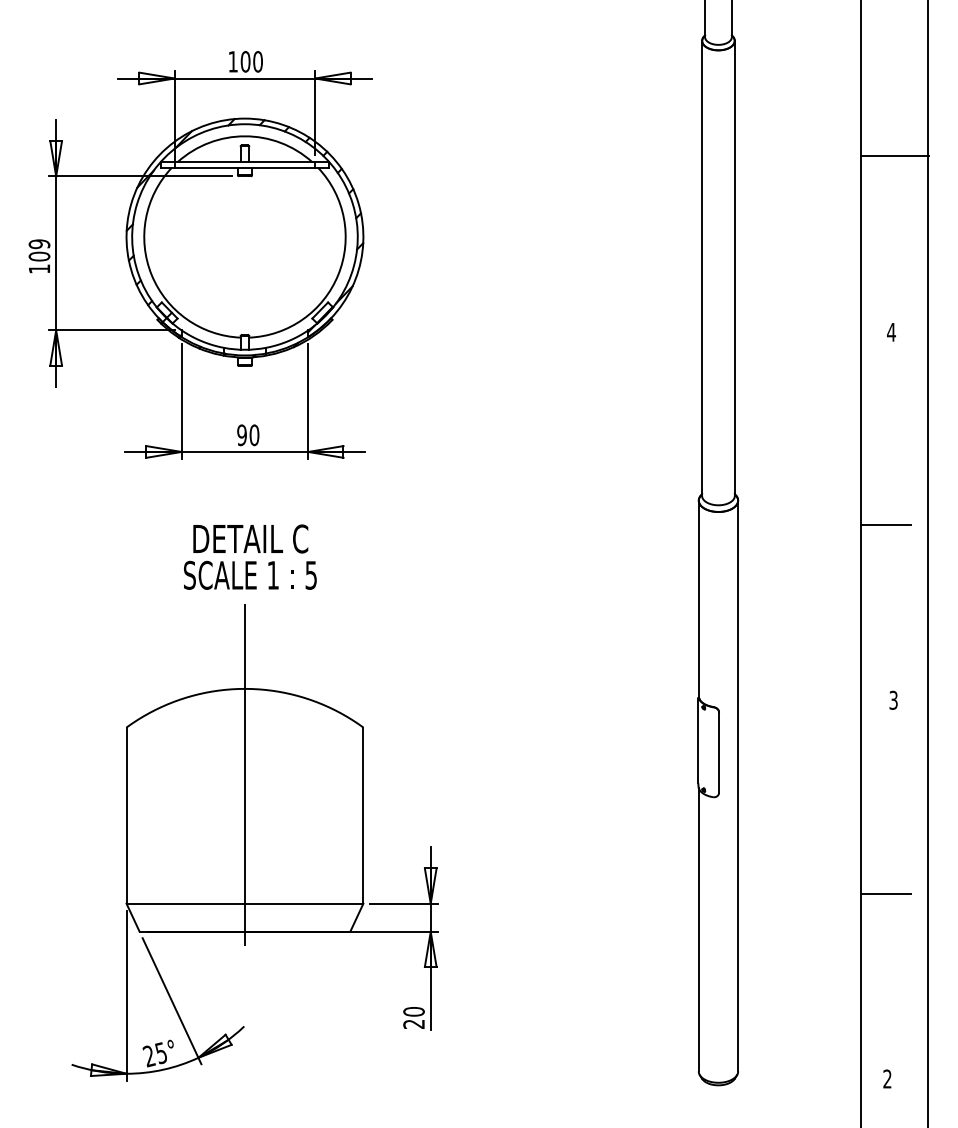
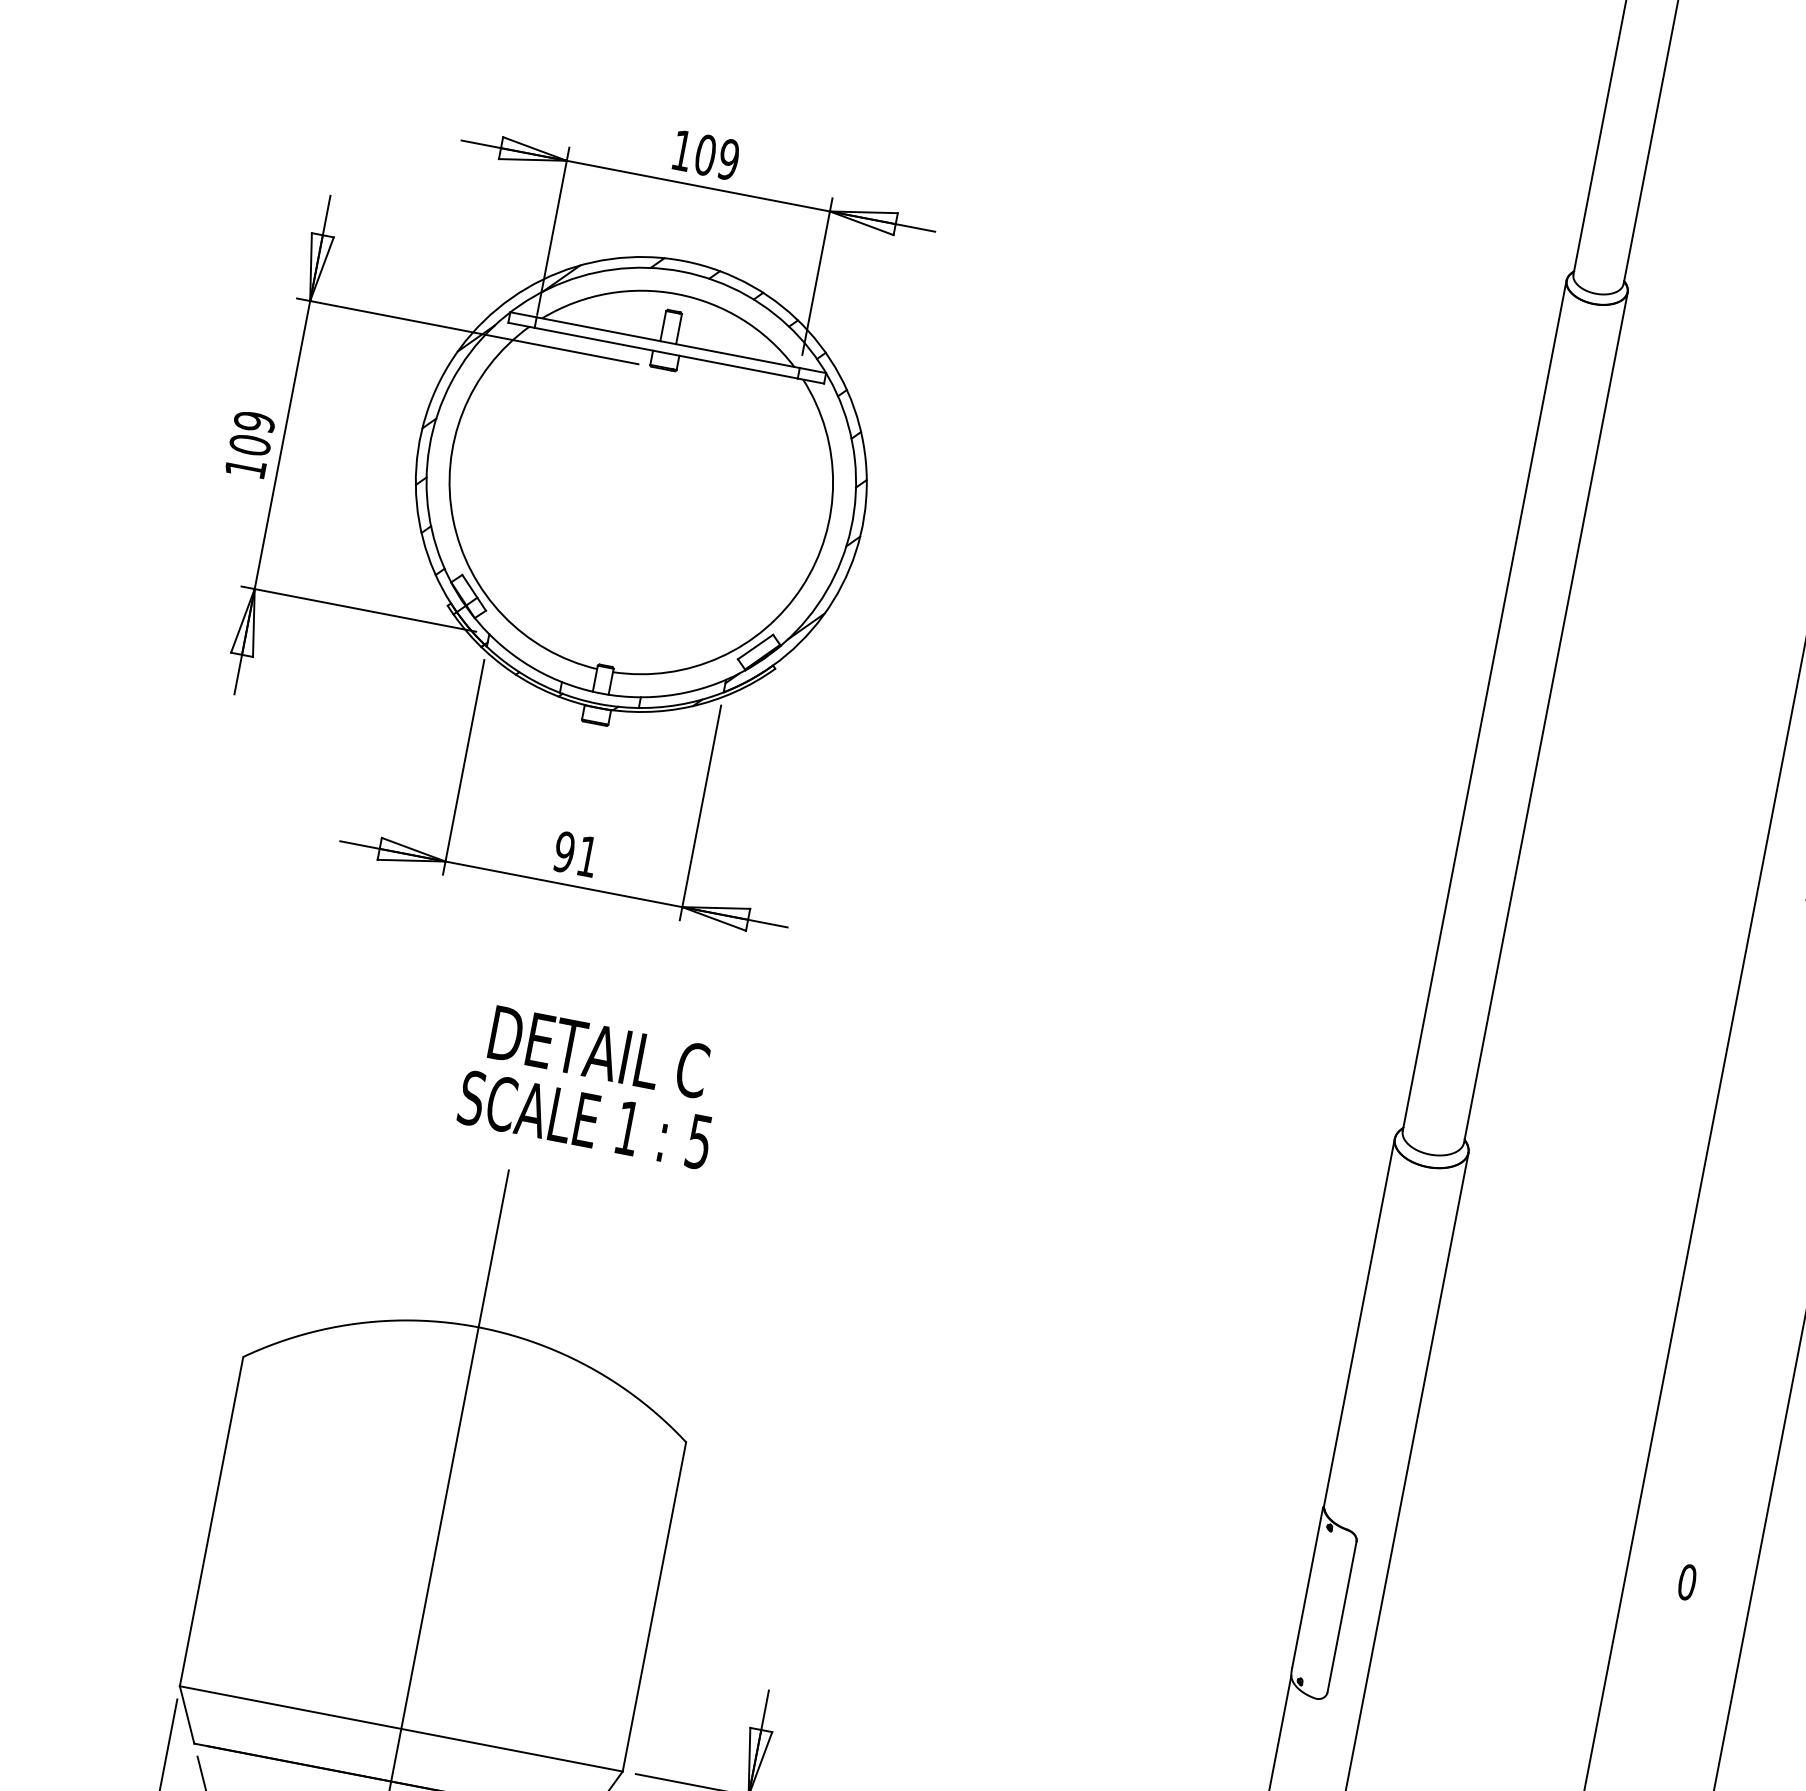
text: (257, 61) -> (727, 158), 100 -> 109
text: (254, 435) -> (587, 856), 90 -> 91
line: (885, 524) -> (1735, 1250), removed
text: (250, 556) -> (592, 1084), moved
text: (893, 699) -> (1687, 1580), 3 -> 0

